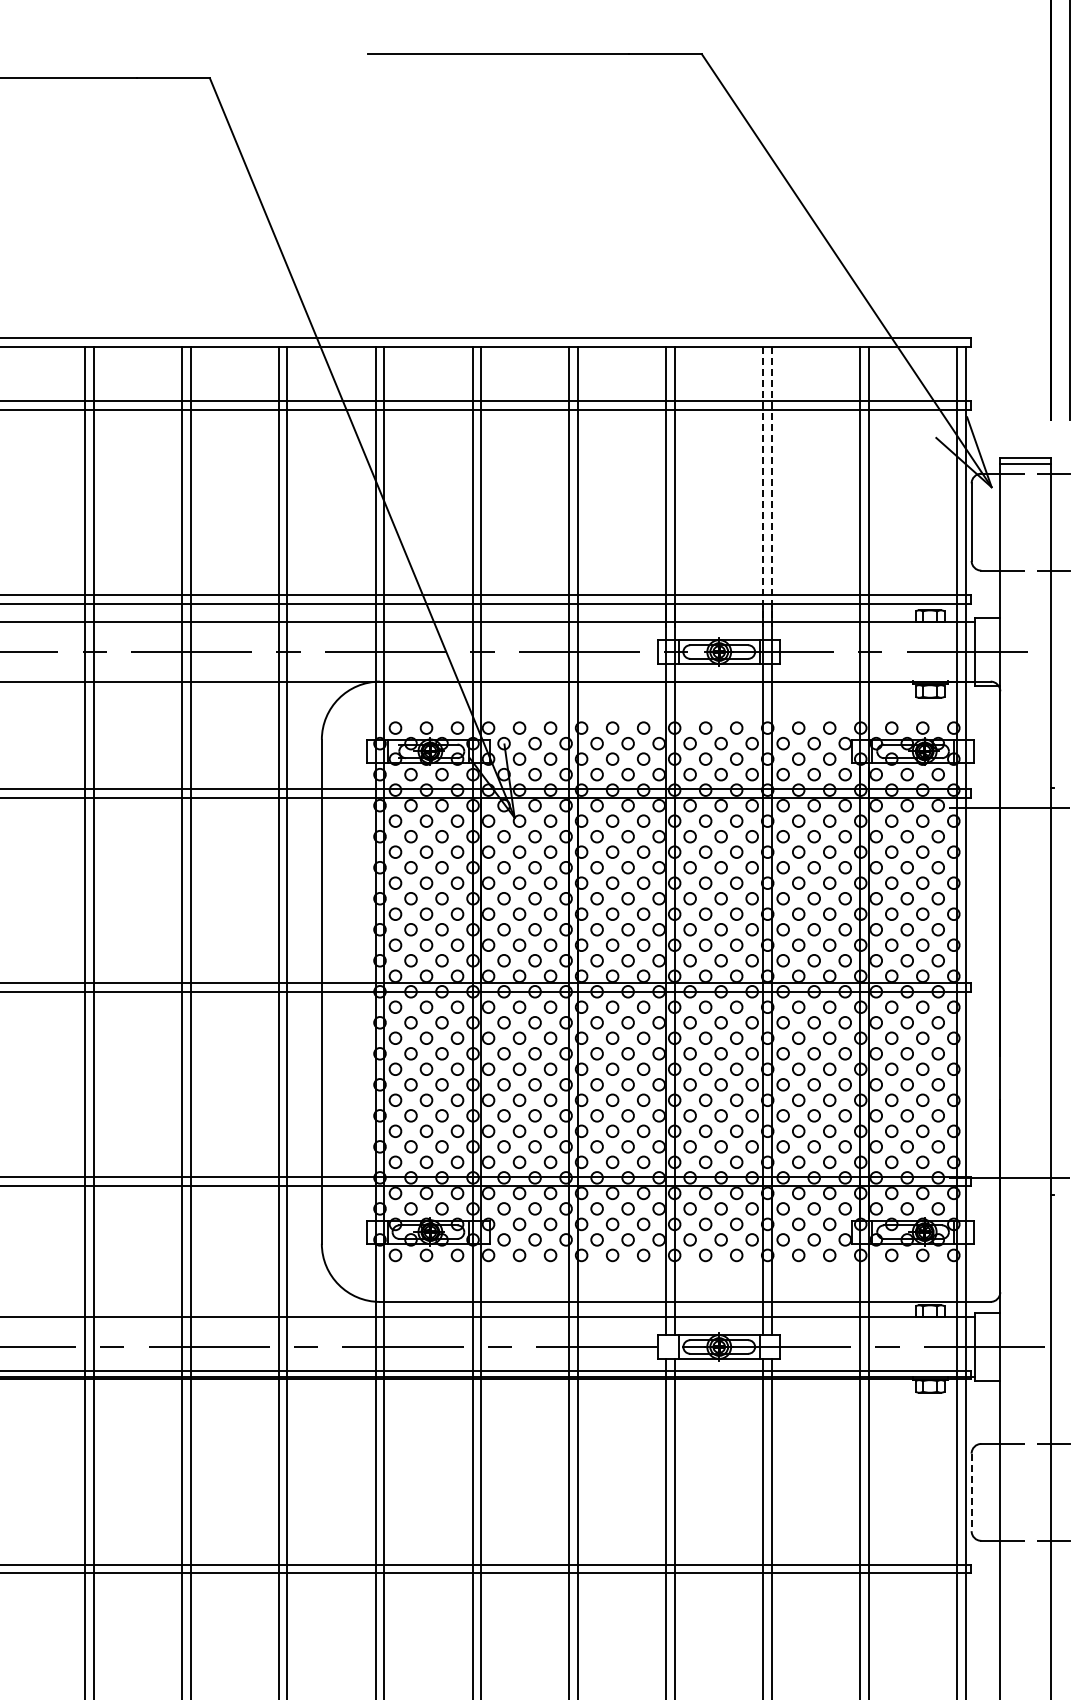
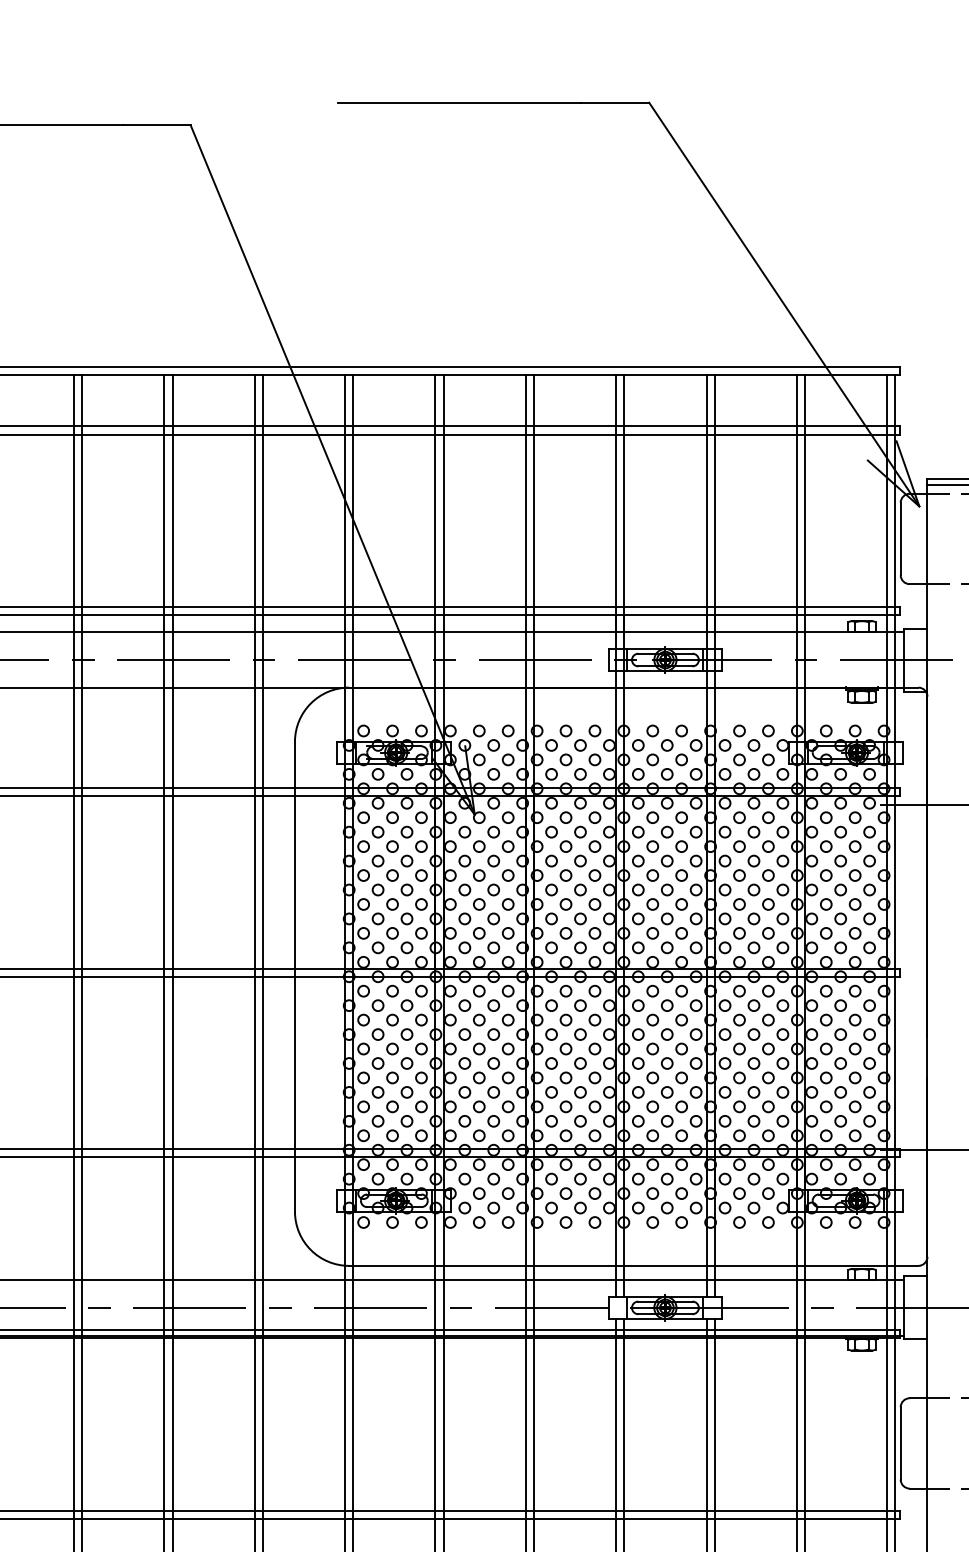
line: (763, 487) -> (706, 506), dashed -> solid
line: (772, 487) -> (715, 506), dashed -> solid
line: (971, 1492) -> (900, 1443), dashed -> solid

